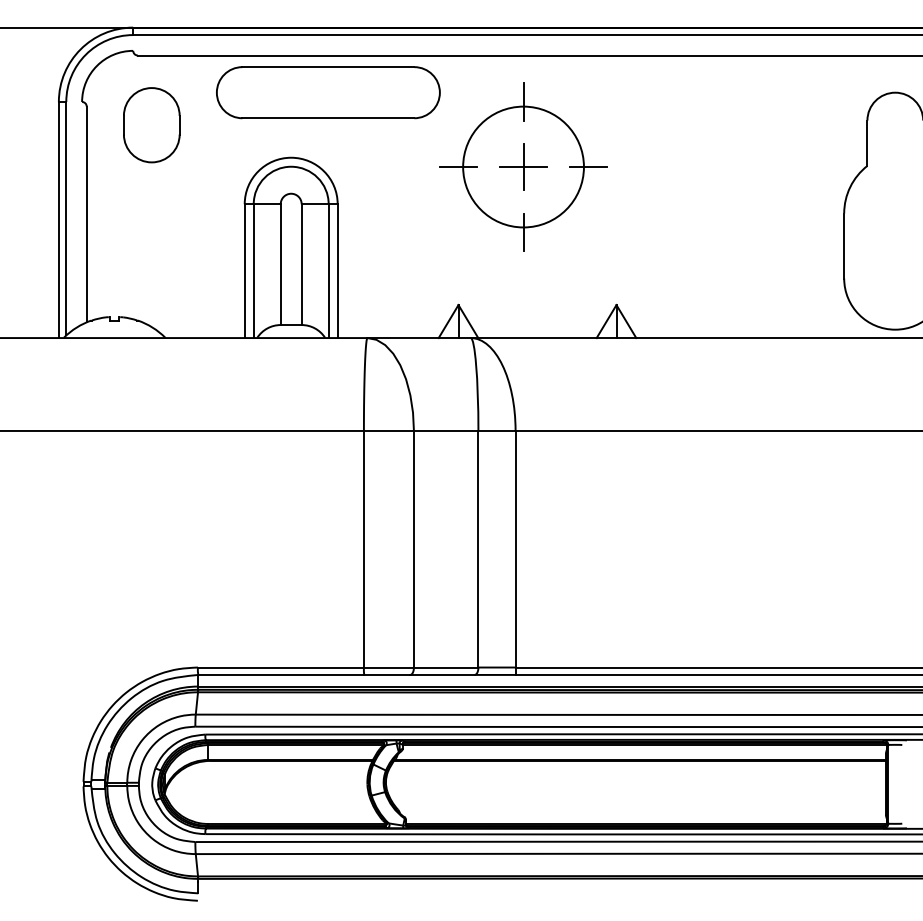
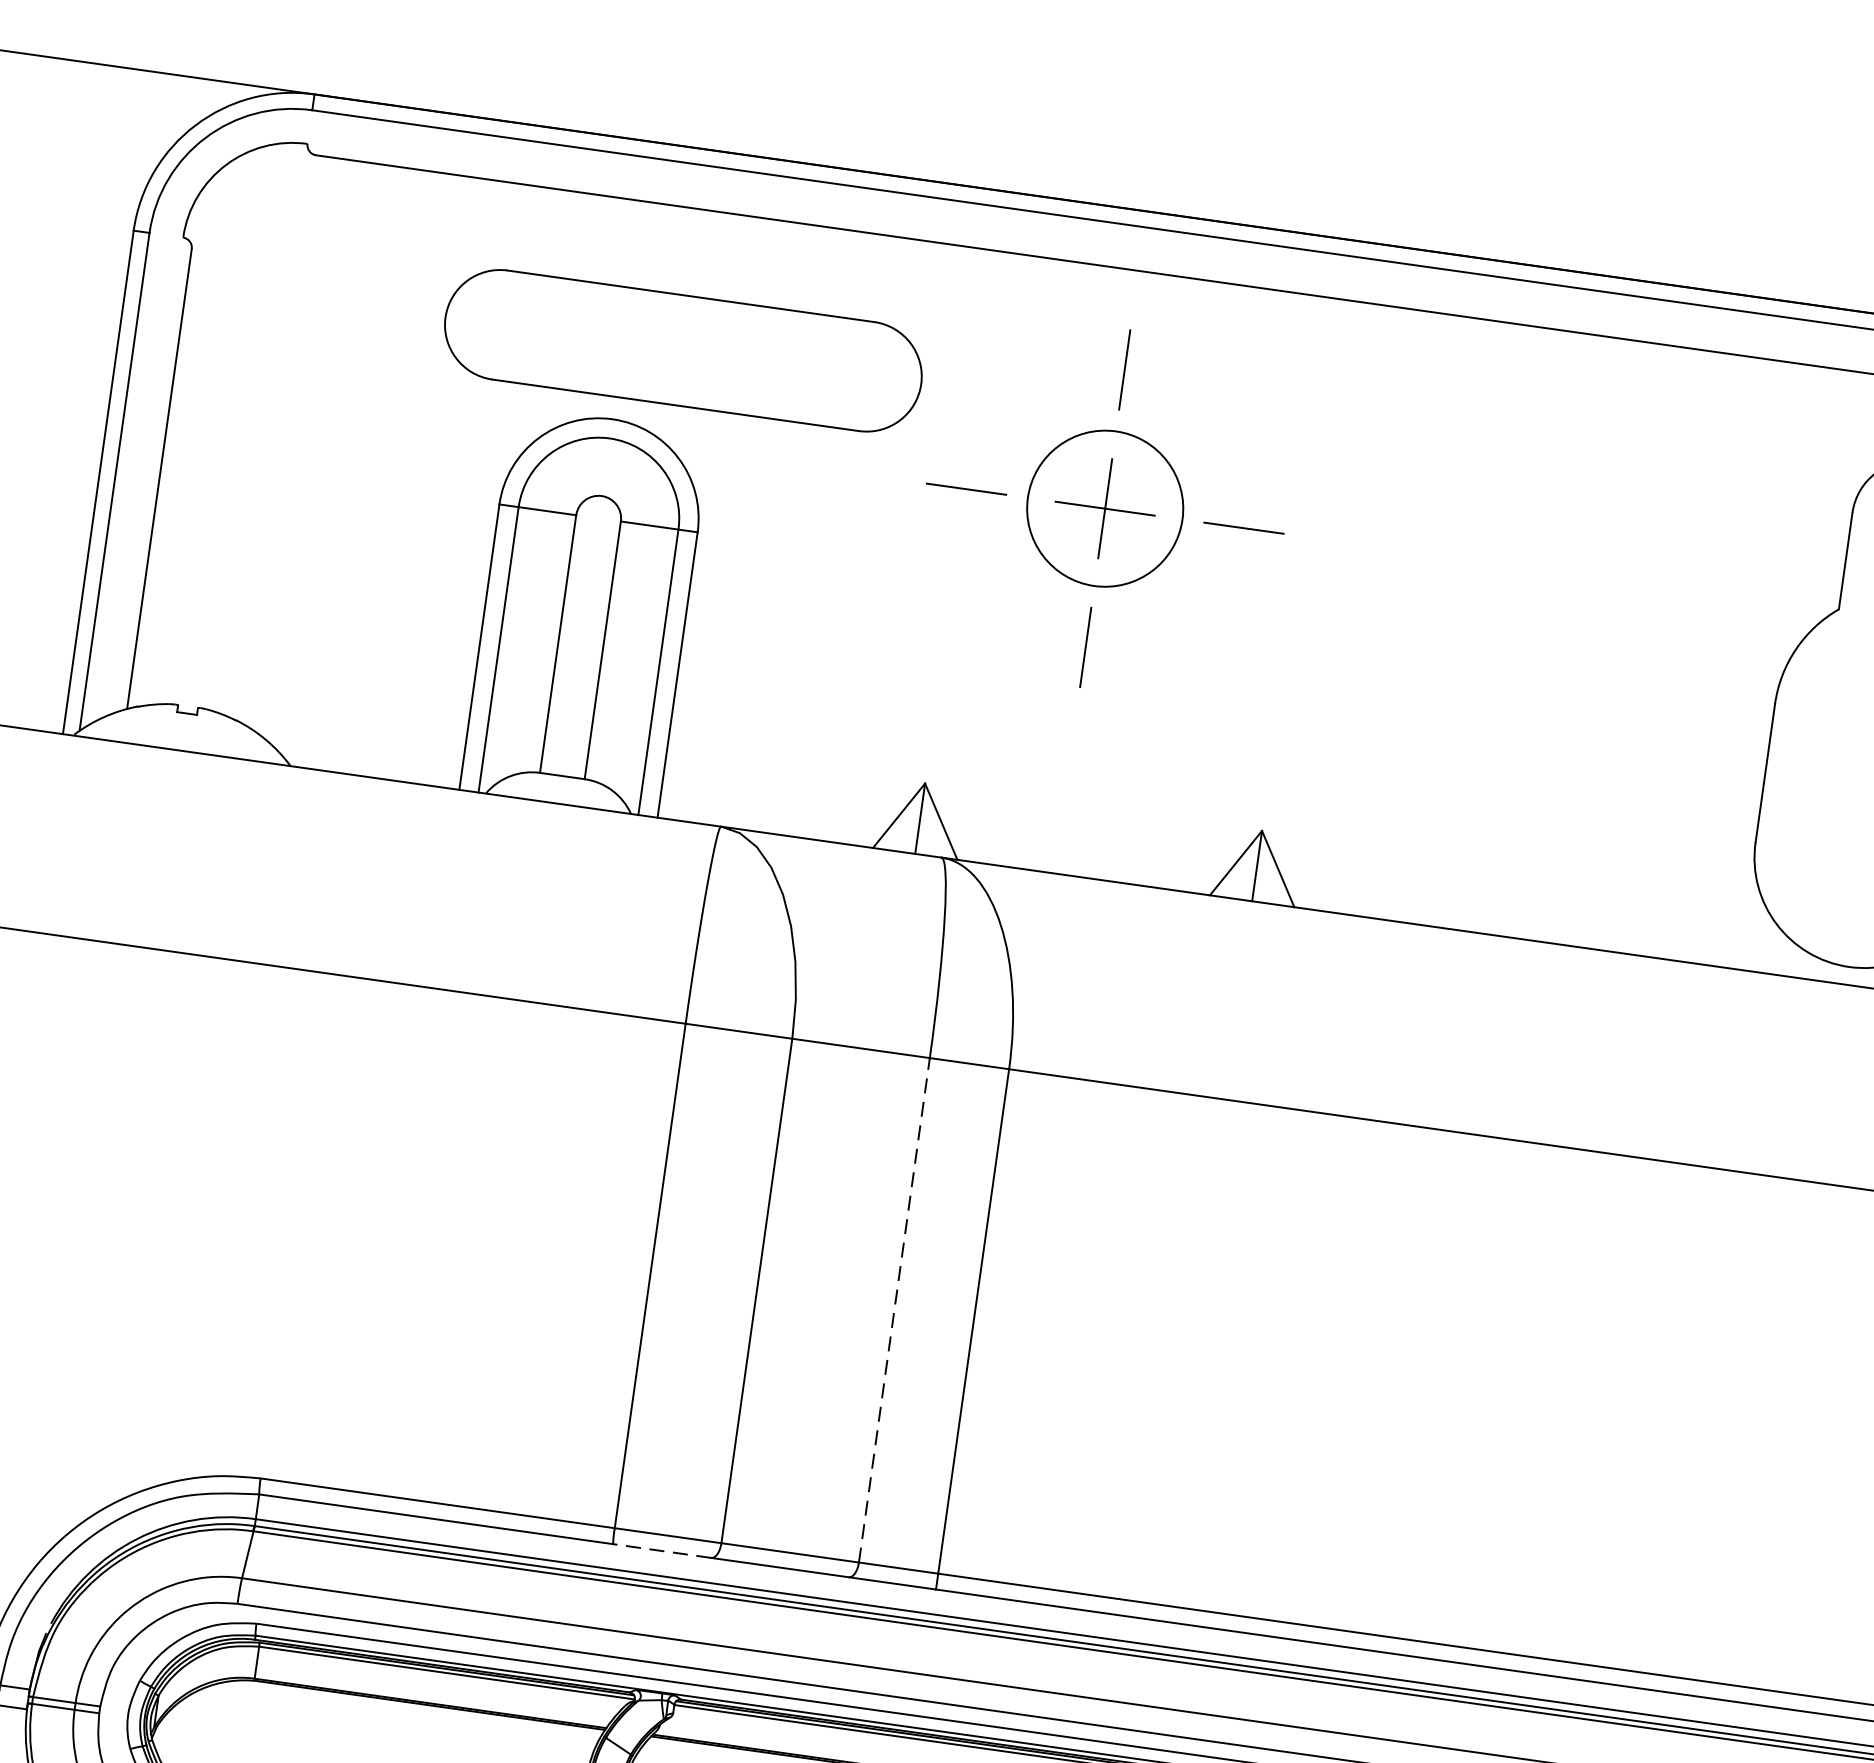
part: (328, 92) -> (683, 350), moved
part: (151, 125) -> (324, 308), removed
circle: (523, 166) -> (1105, 507), size x0.6
line: (478, 548) -> (894, 1308), solid -> dashed
line: (386, 674) -> (660, 1549), solid -> dashed

